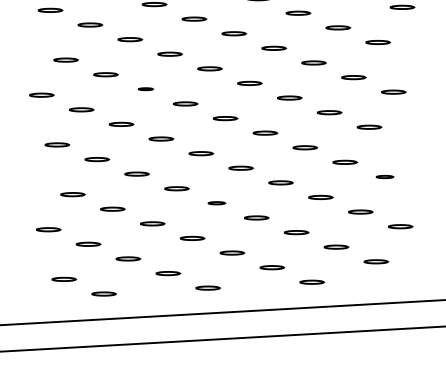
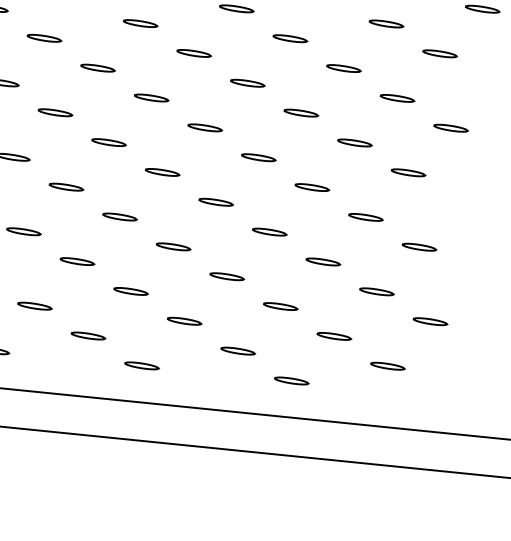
part: (145, 88) -> (97, 66), size x1.67
part: (384, 176) -> (418, 246), size x1.43
part: (216, 202) -> (173, 245), size x1.43

